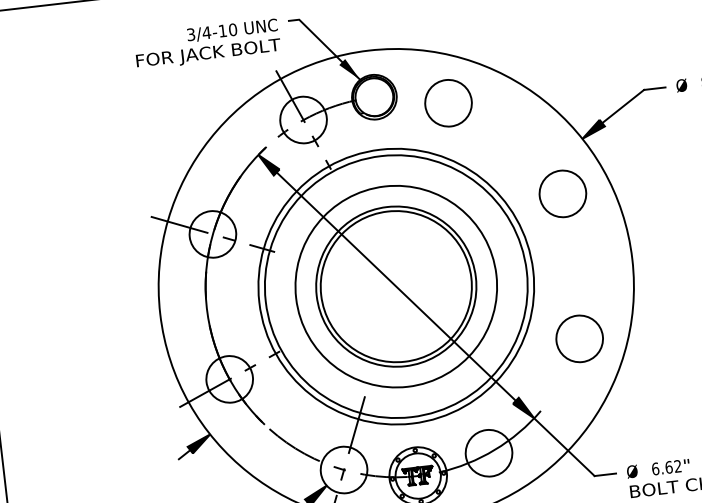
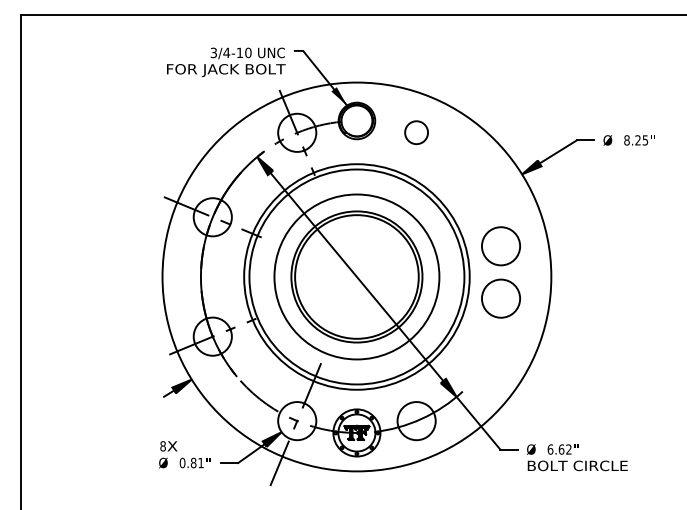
circle: (448, 102) -> (416, 132), size x0.6
circle: (562, 194) -> (500, 246), moved
circle: (578, 338) -> (500, 298), moved

